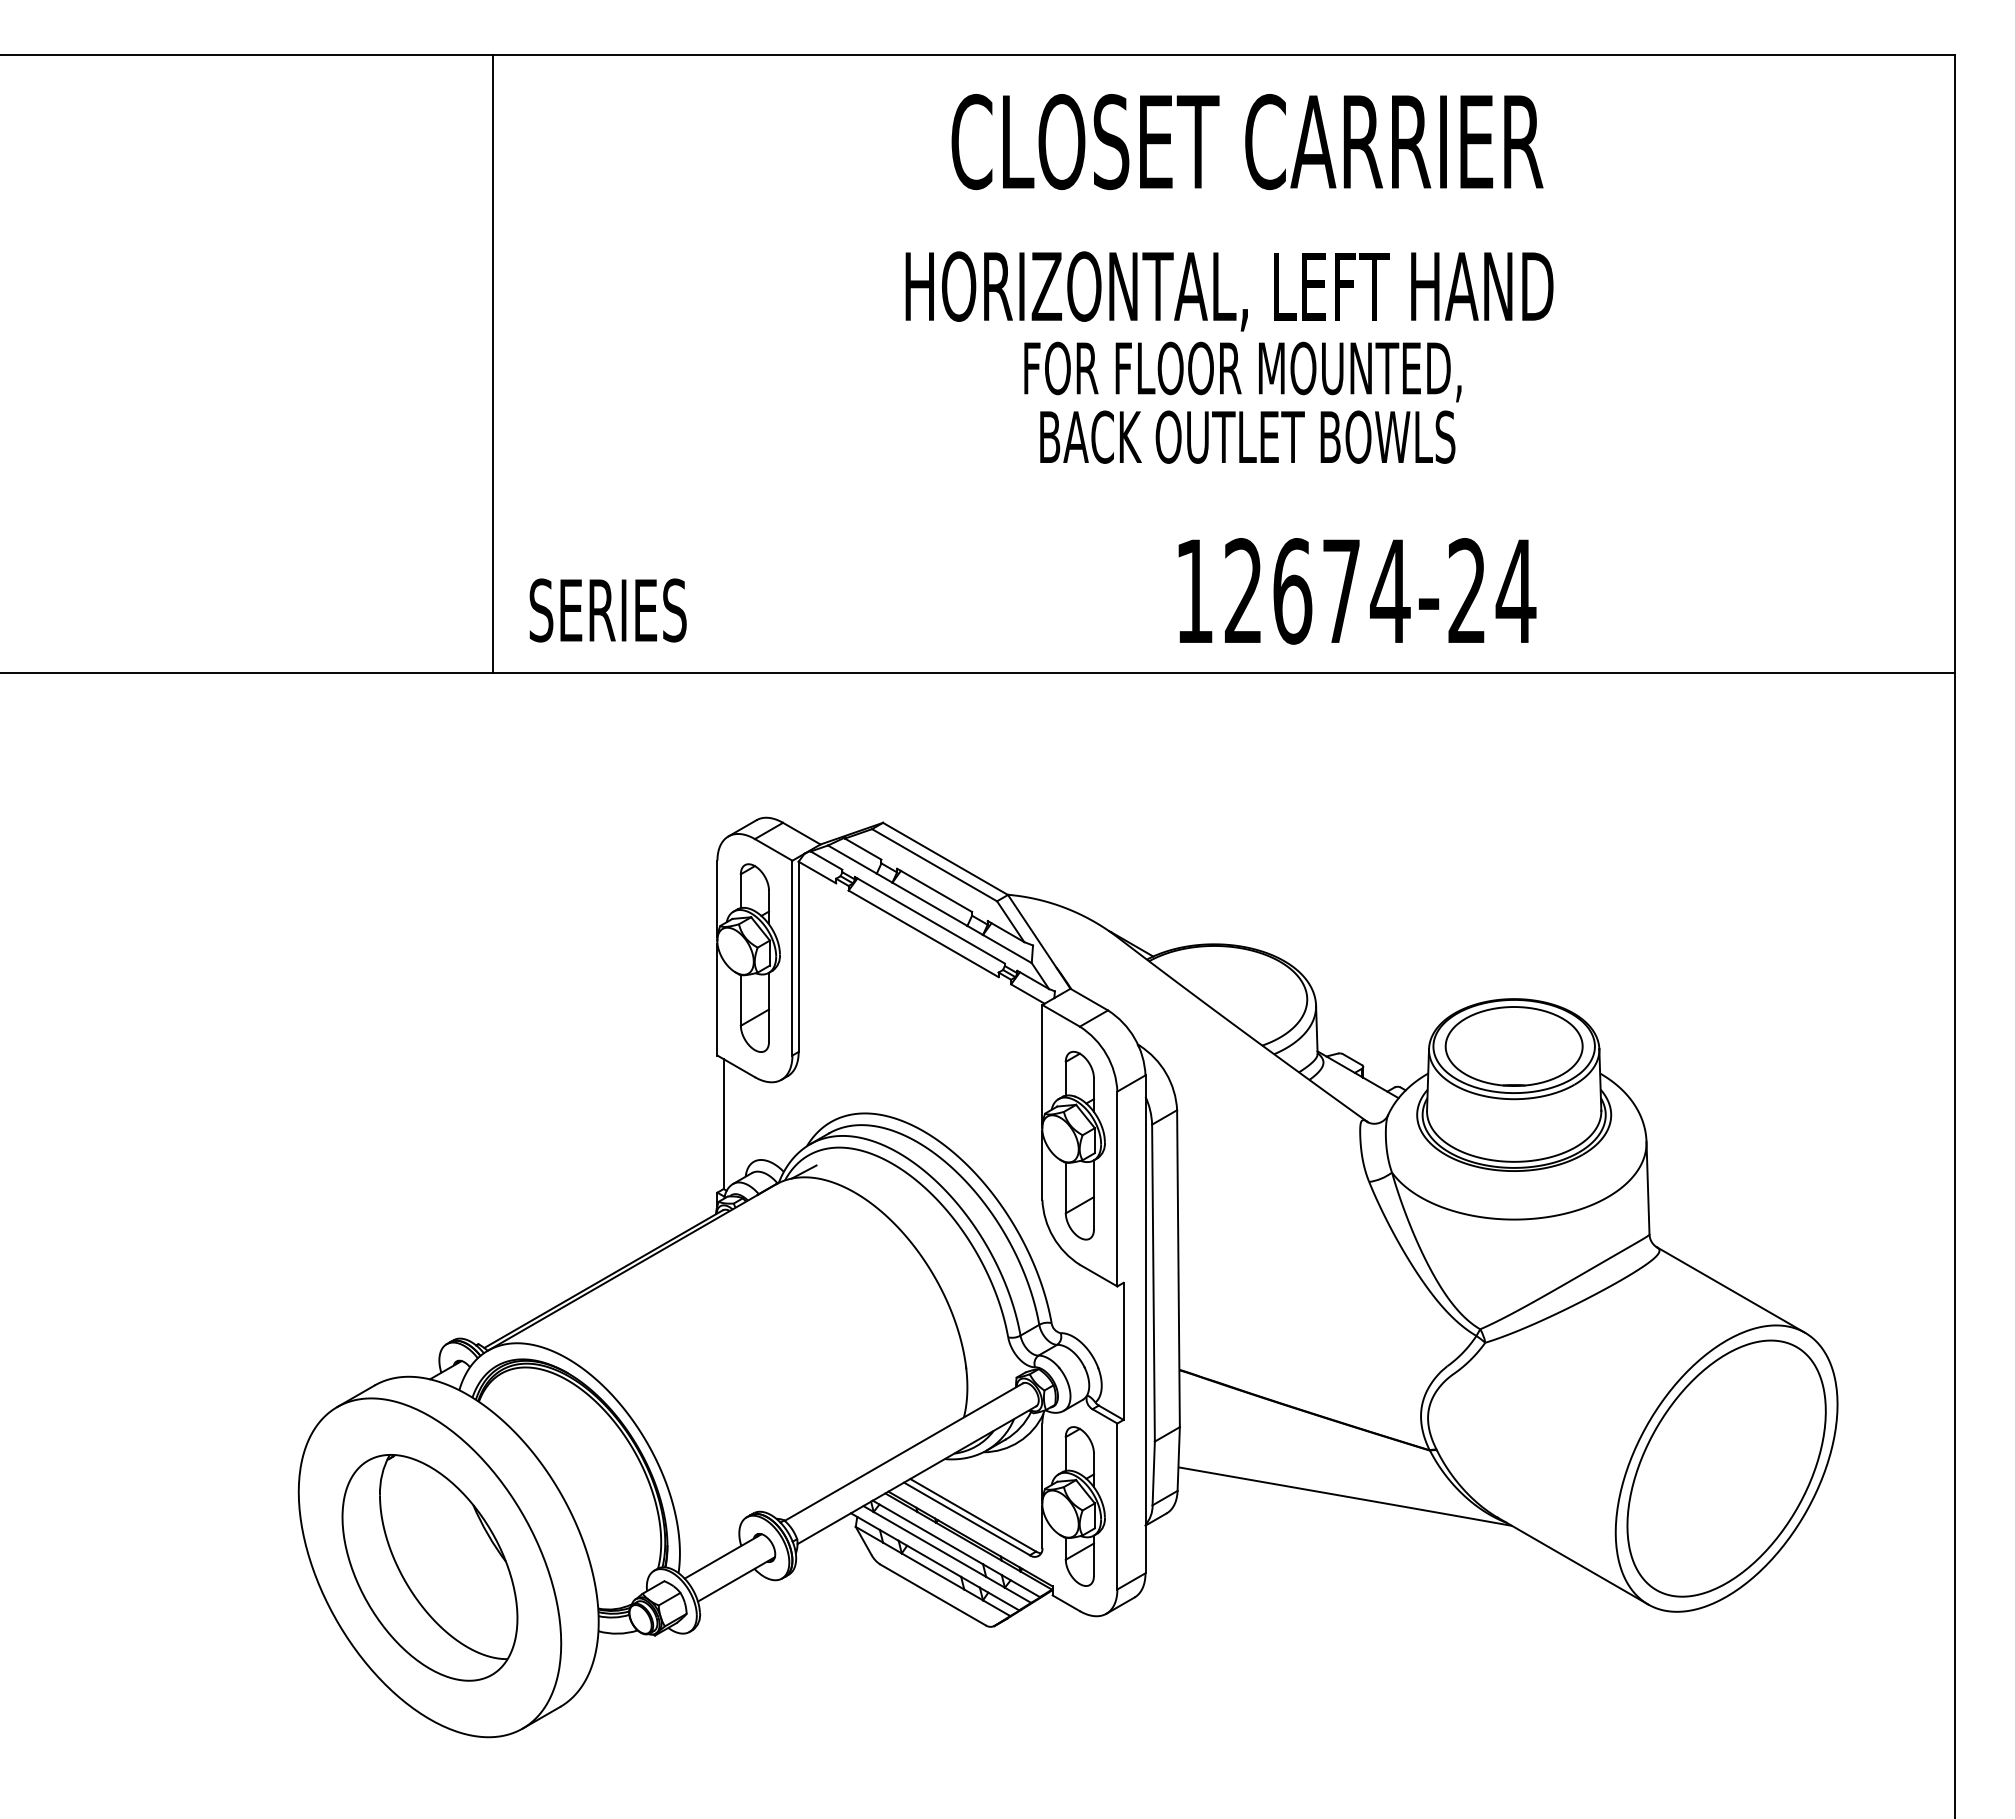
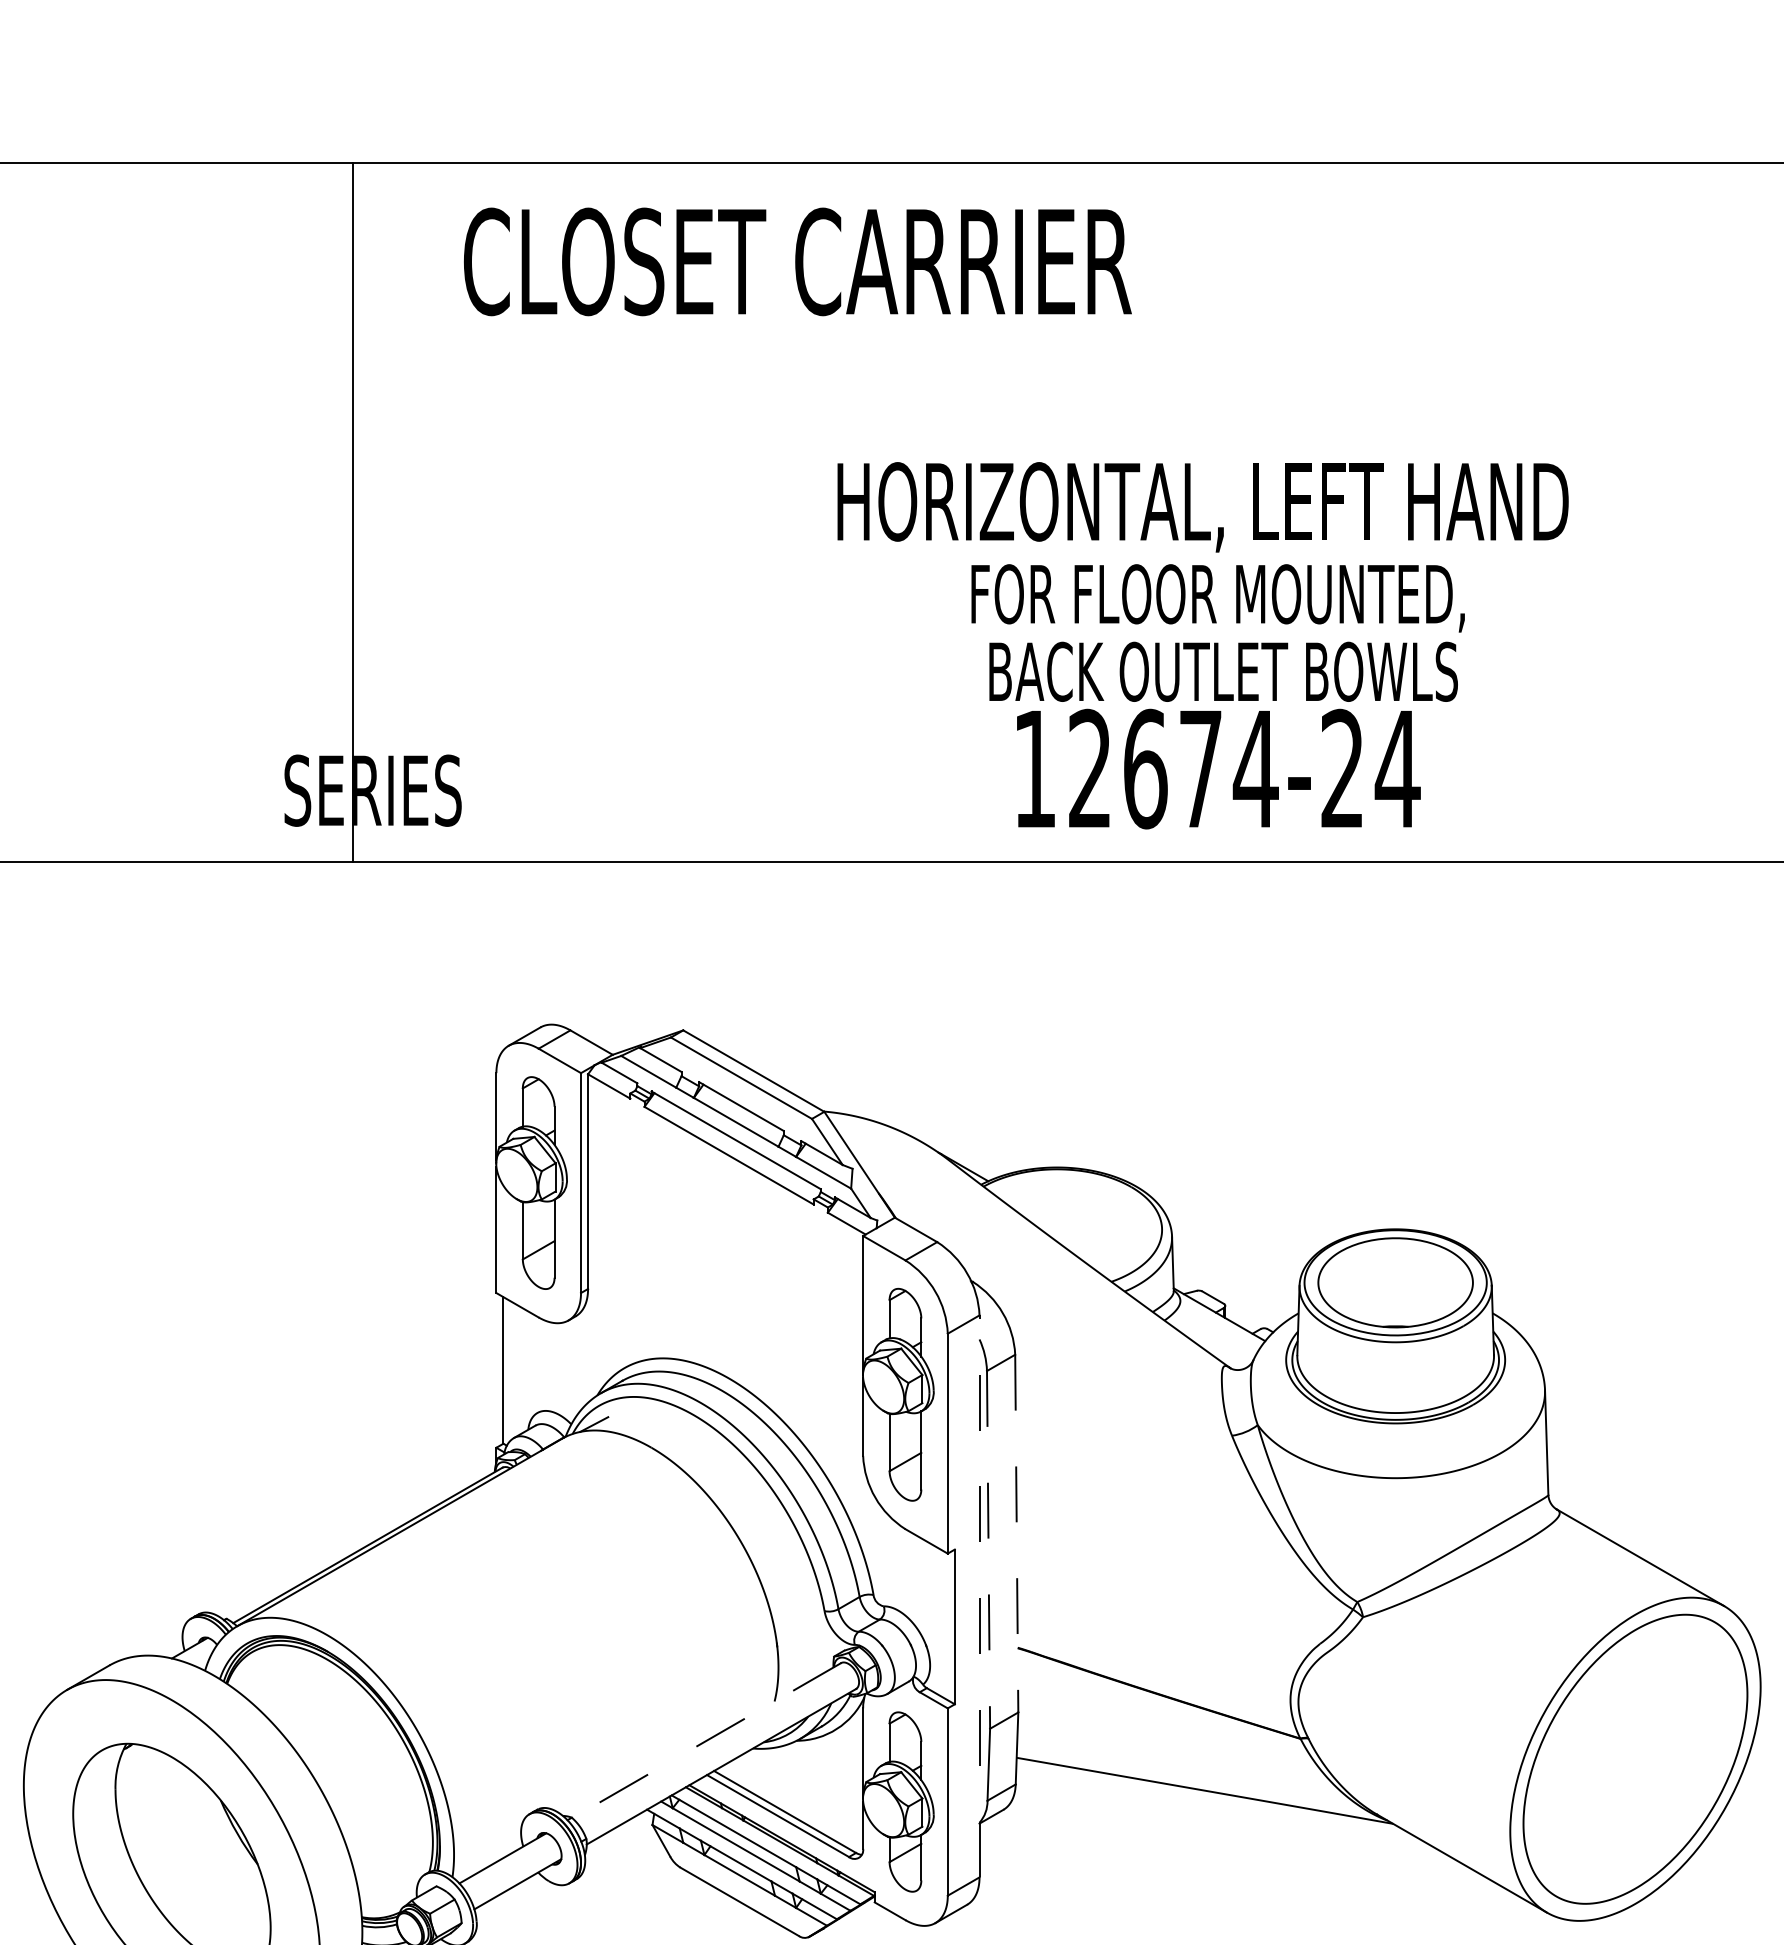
text: (1247, 142) -> (797, 262), moved
text: (1229, 357) -> (1203, 581), moved
line: (493, 363) -> (353, 511), moved
line: (1178, 1269) -> (1016, 1534), solid -> dashed
line: (1153, 1283) -> (988, 1550), solid -> dashed
line: (1145, 1324) -> (979, 1596), solid -> dashed
line: (904, 1452) -> (707, 1741), solid -> dashed

